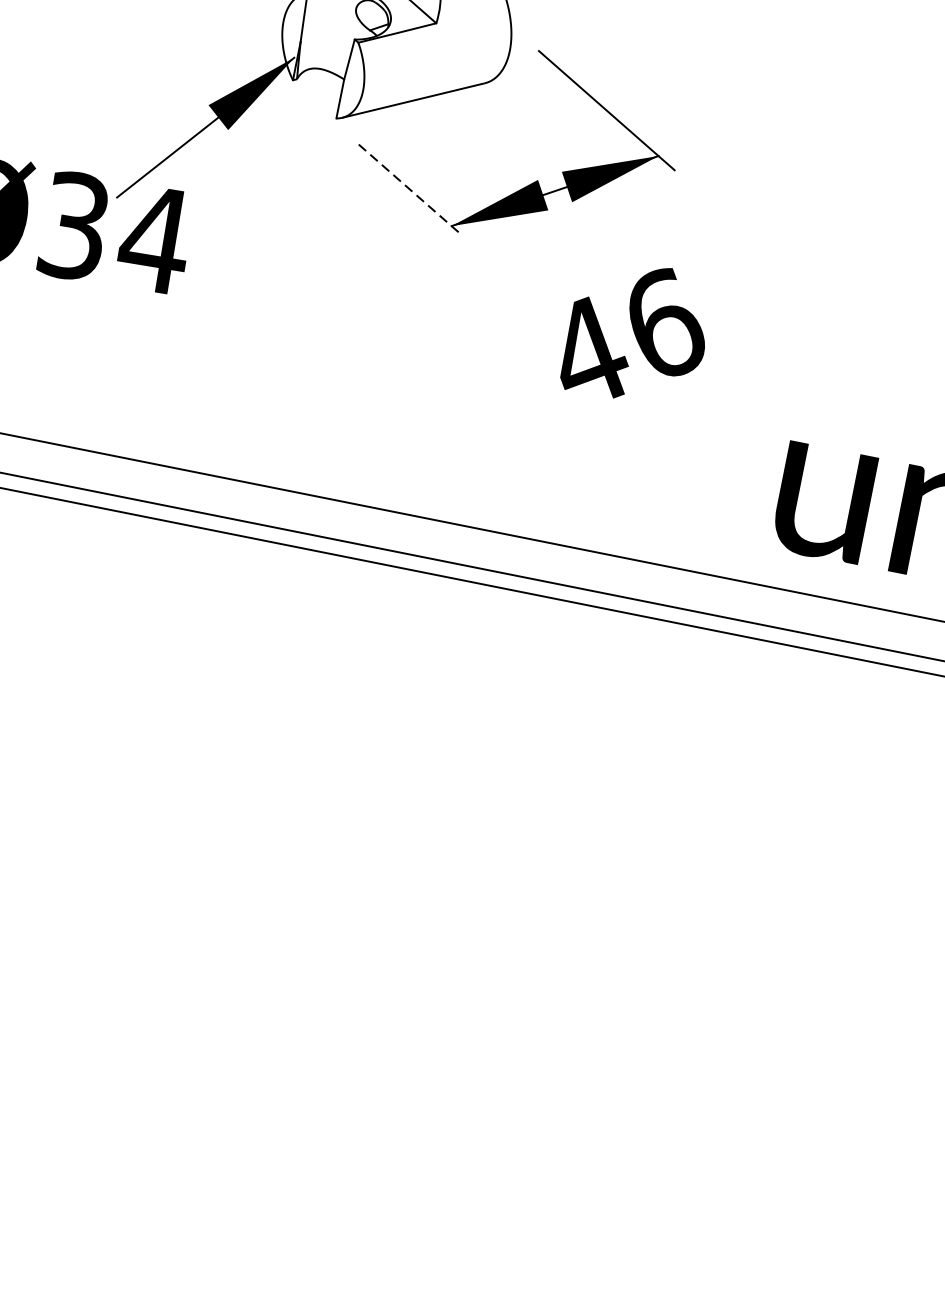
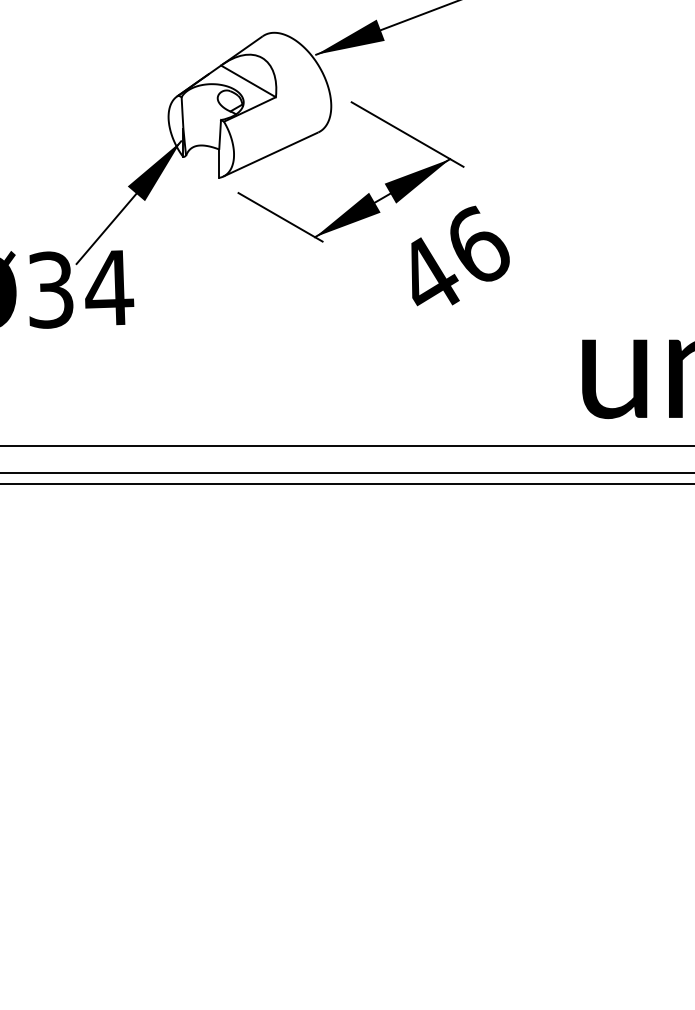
line: (409, 189) -> (280, 217), dashed -> solid
text: (638, 332) -> (460, 255), moved

